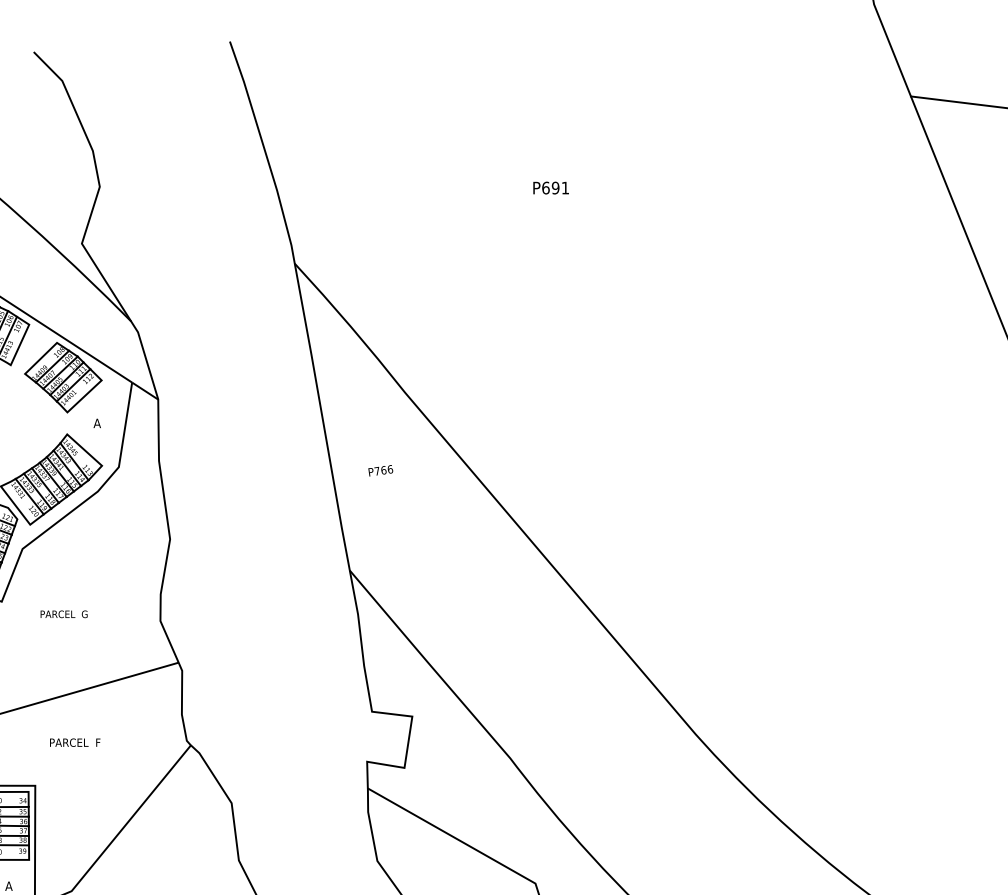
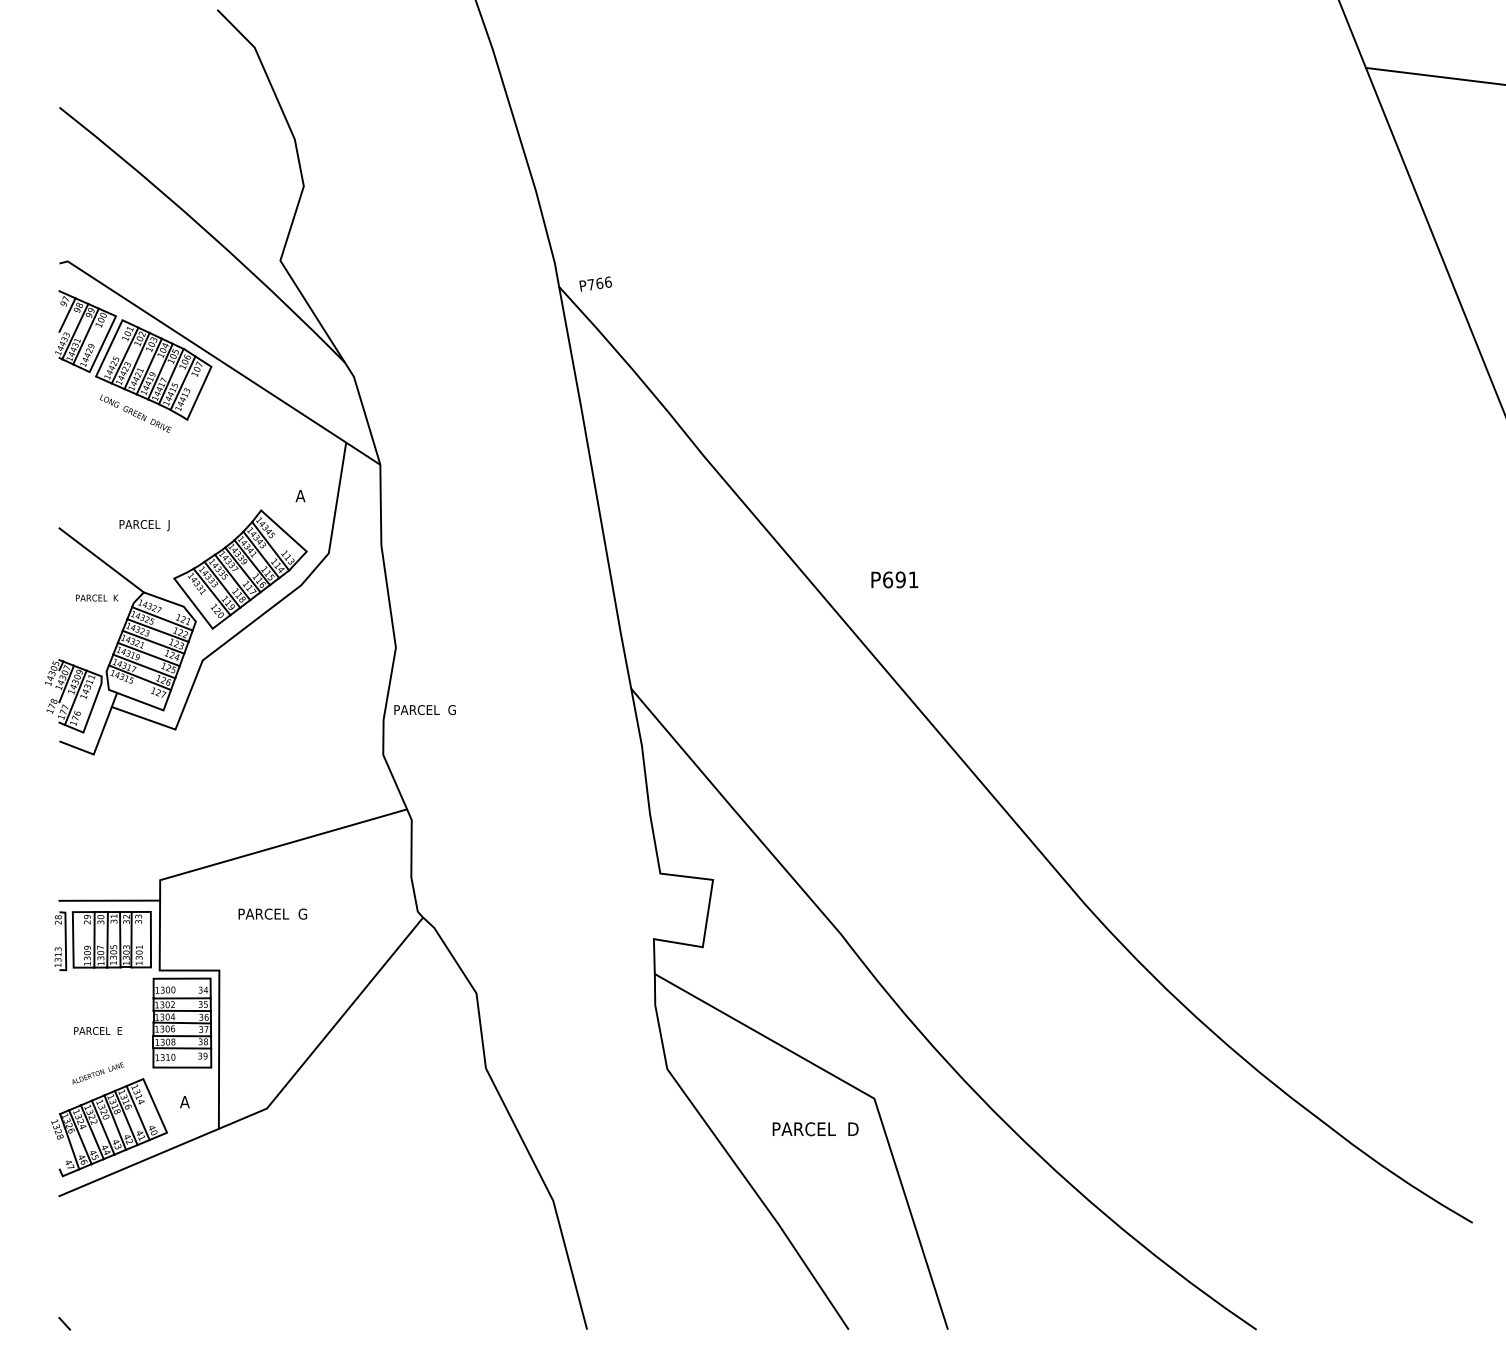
text: (550, 187) -> (894, 579), moved
part: (62, 377) -> (255, 435), removed
text: (380, 470) -> (595, 283), moved
text: (63, 613) -> (424, 709), moved
text: (98, 742) -> (302, 913), PARCEL  F -> PARCEL  G

